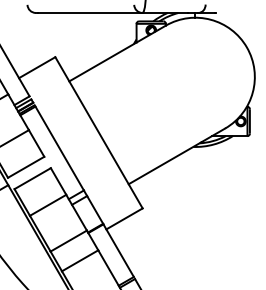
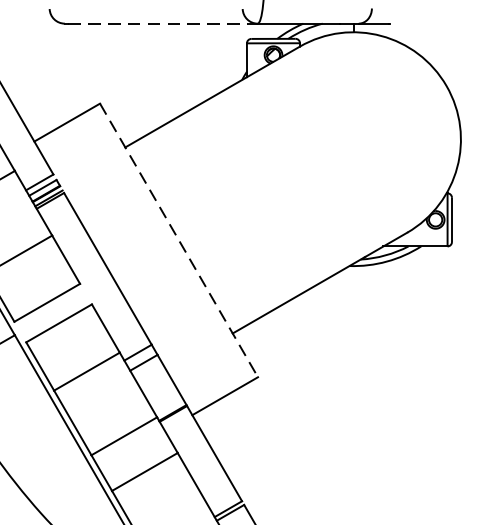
line: (90, 12) -> (163, 22), solid -> dashed
line: (99, 133) -> (179, 241), solid -> dashed

